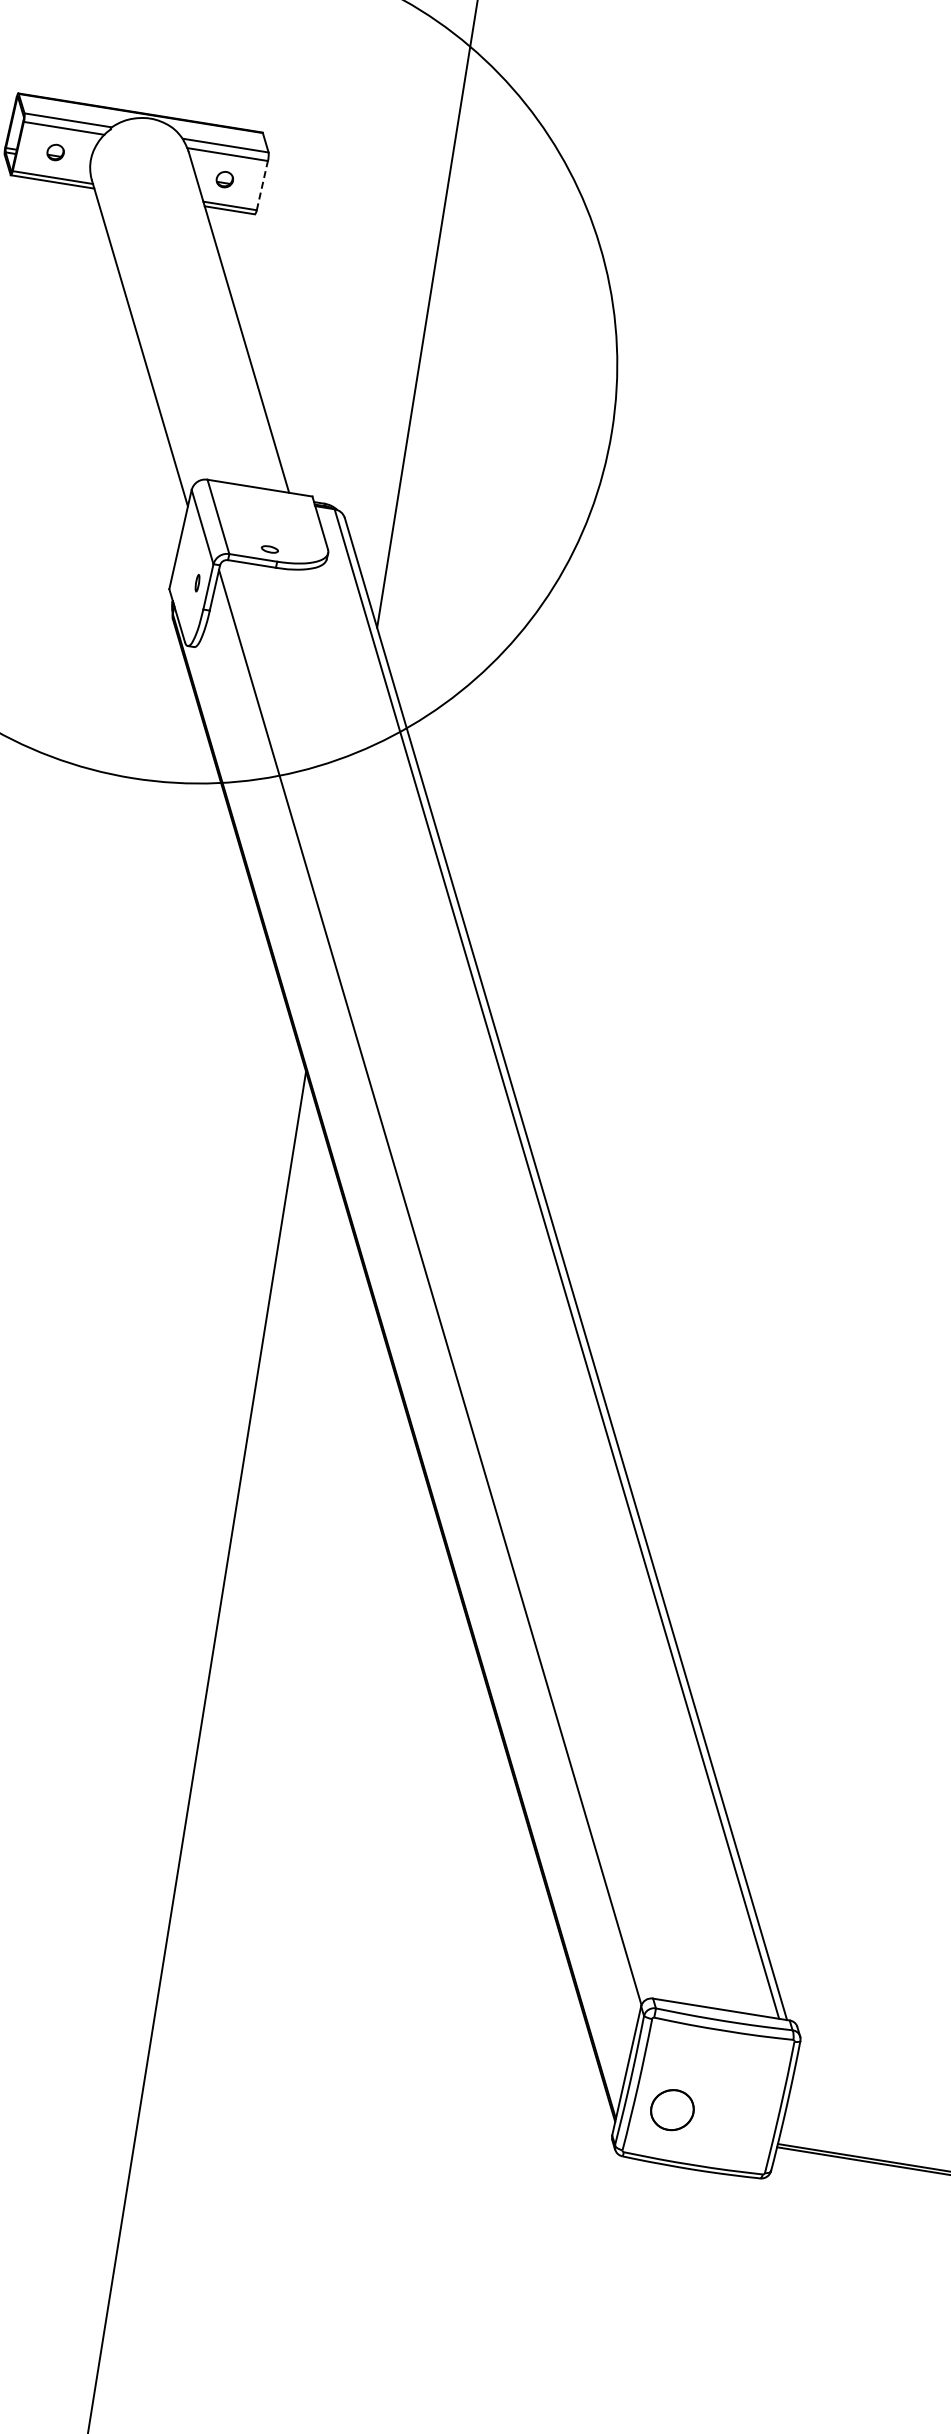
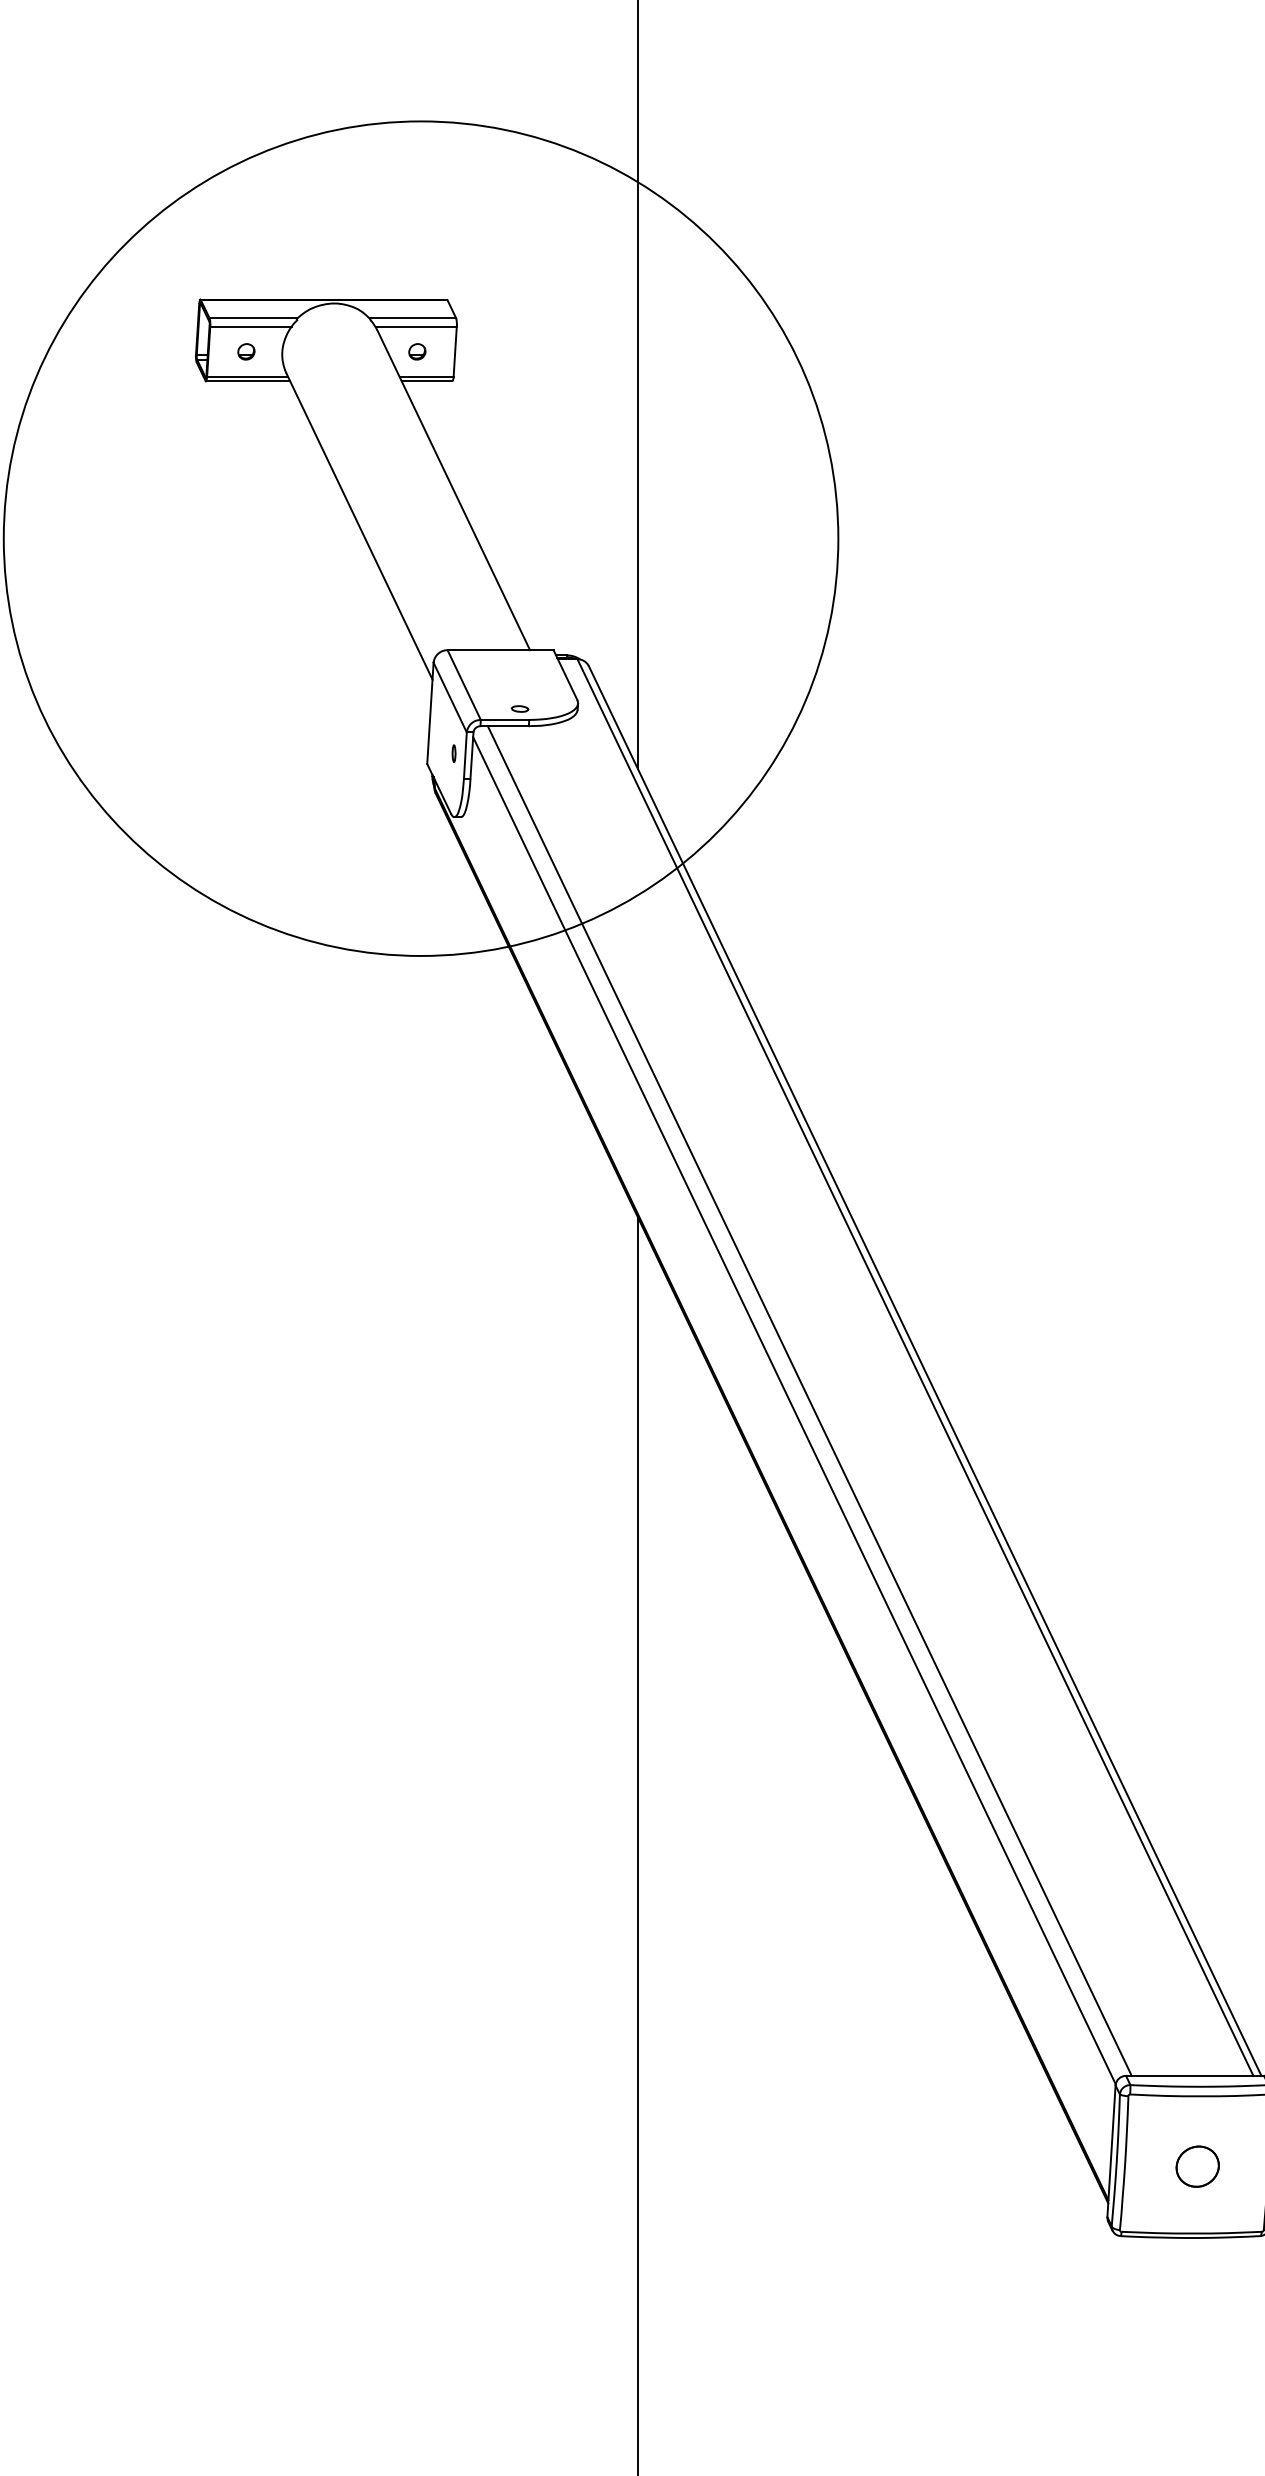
line: (262, 185) -> (455, 351), dashed -> solid
line: (446, 1279) -> (809, 1400), added
part: (672, 2109) -> (1197, 2166), moved

